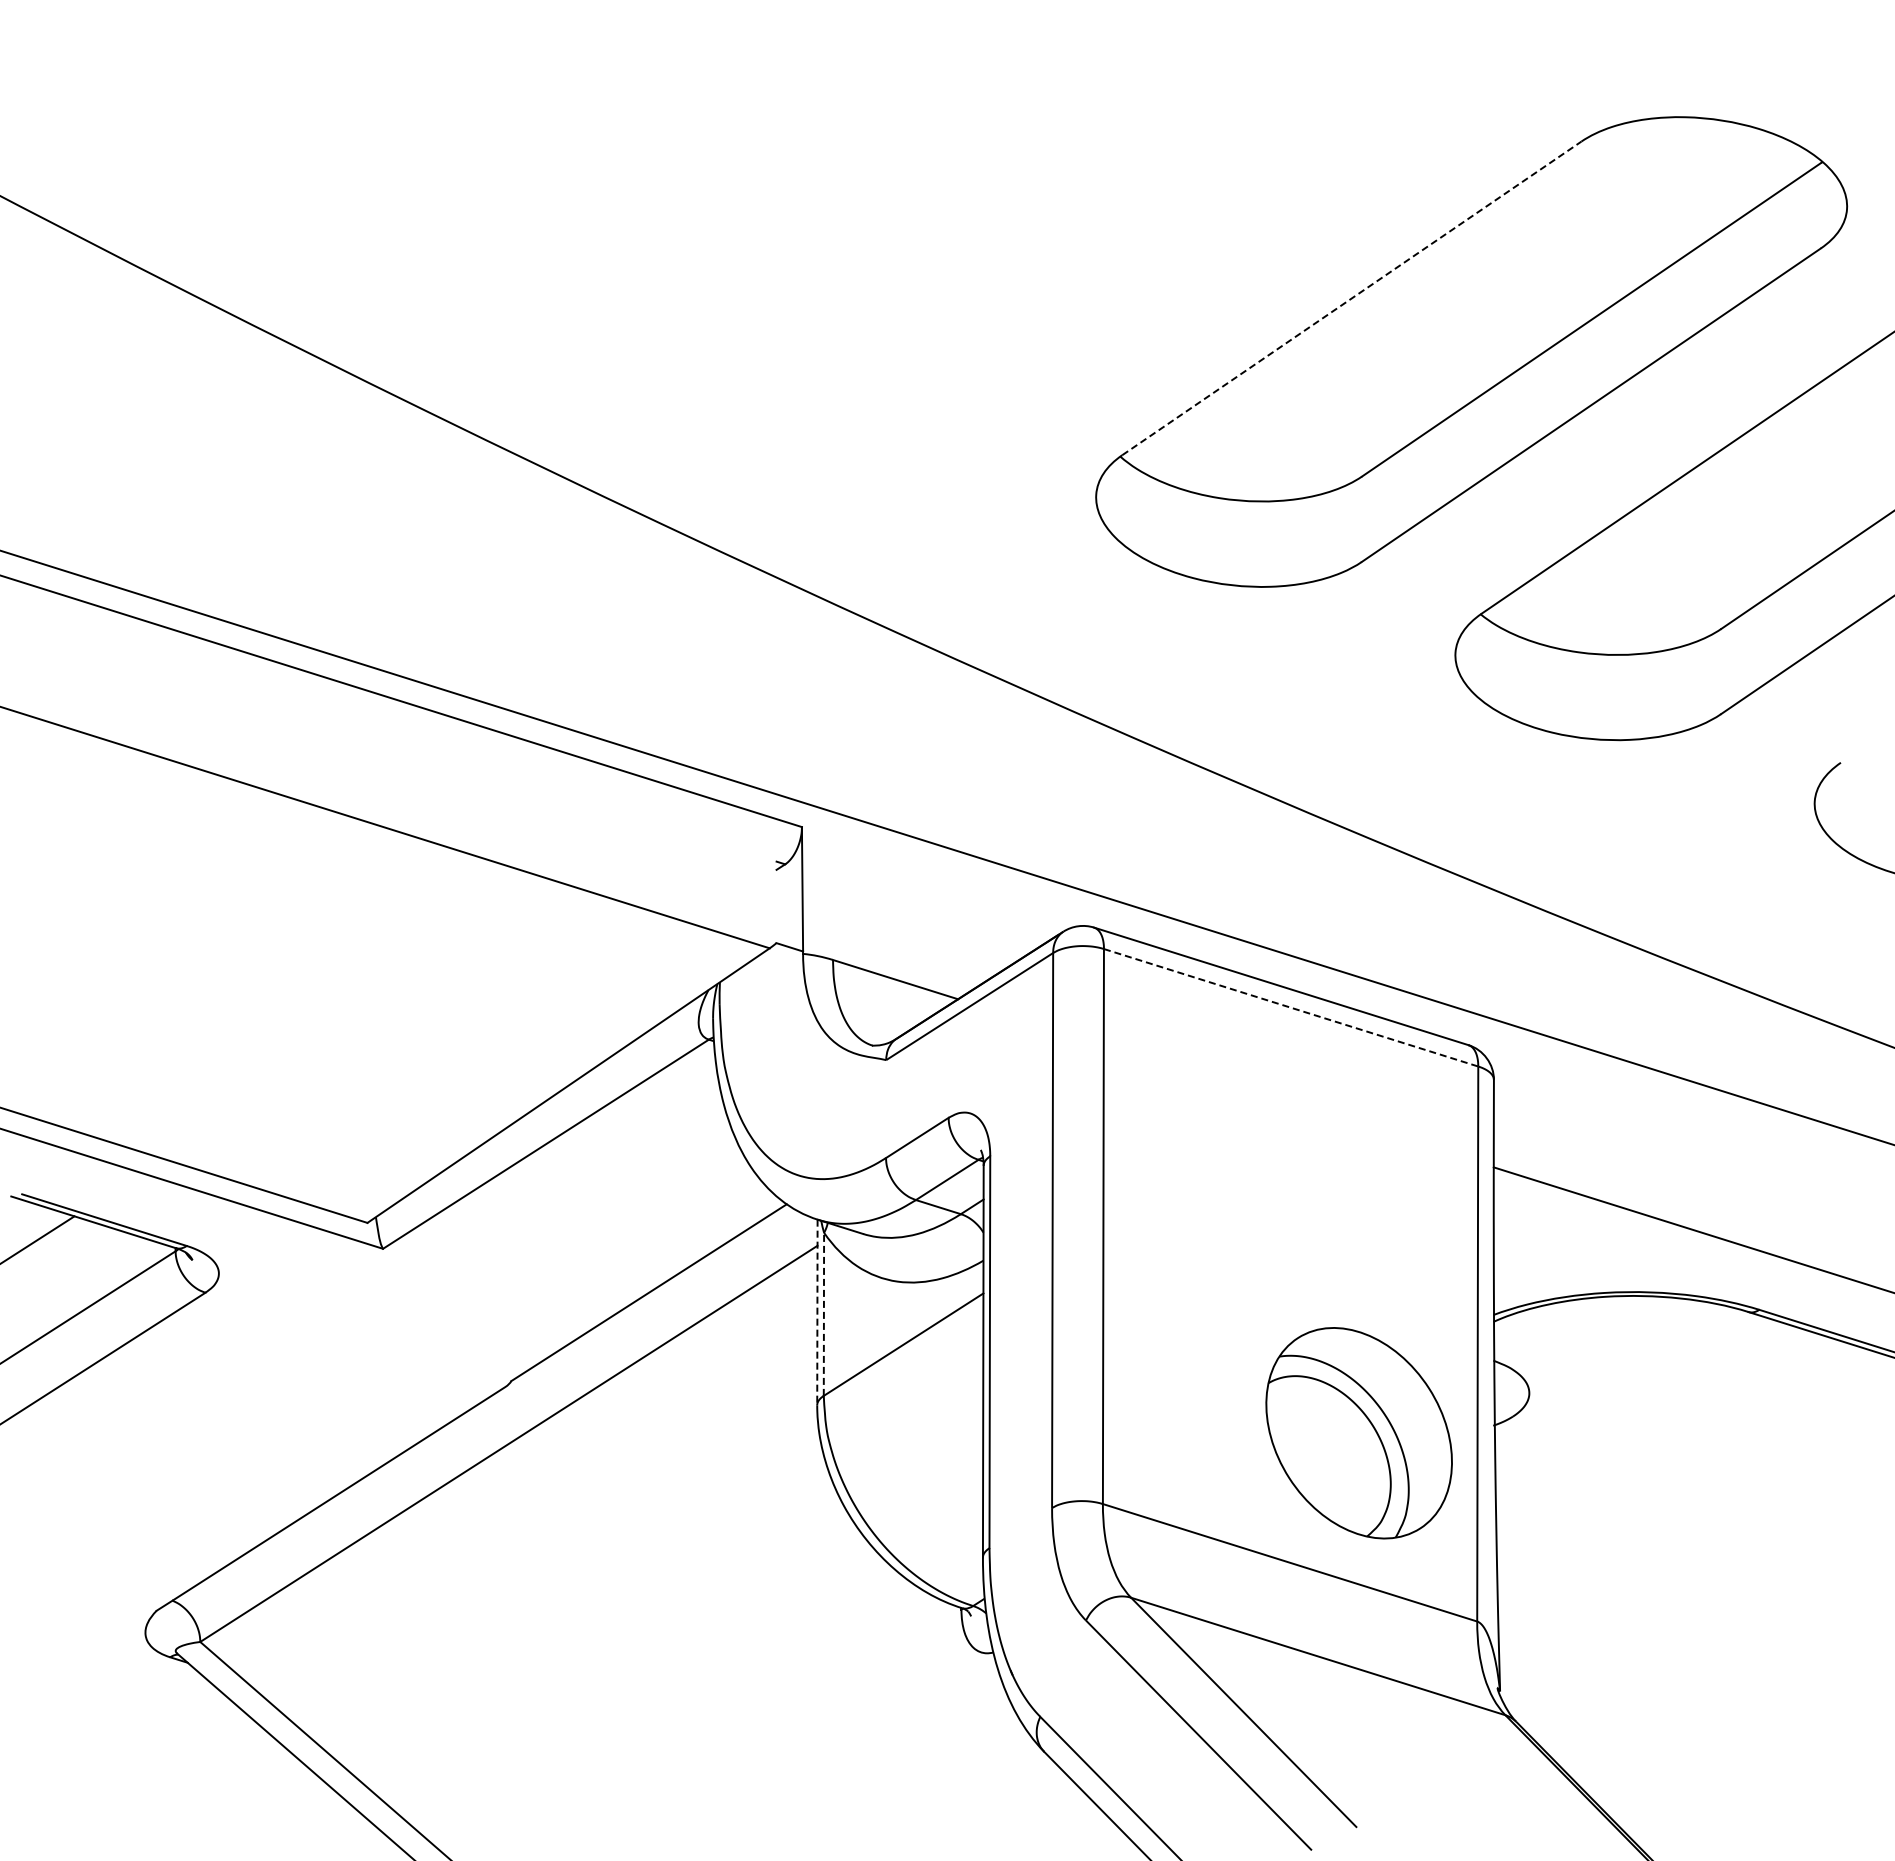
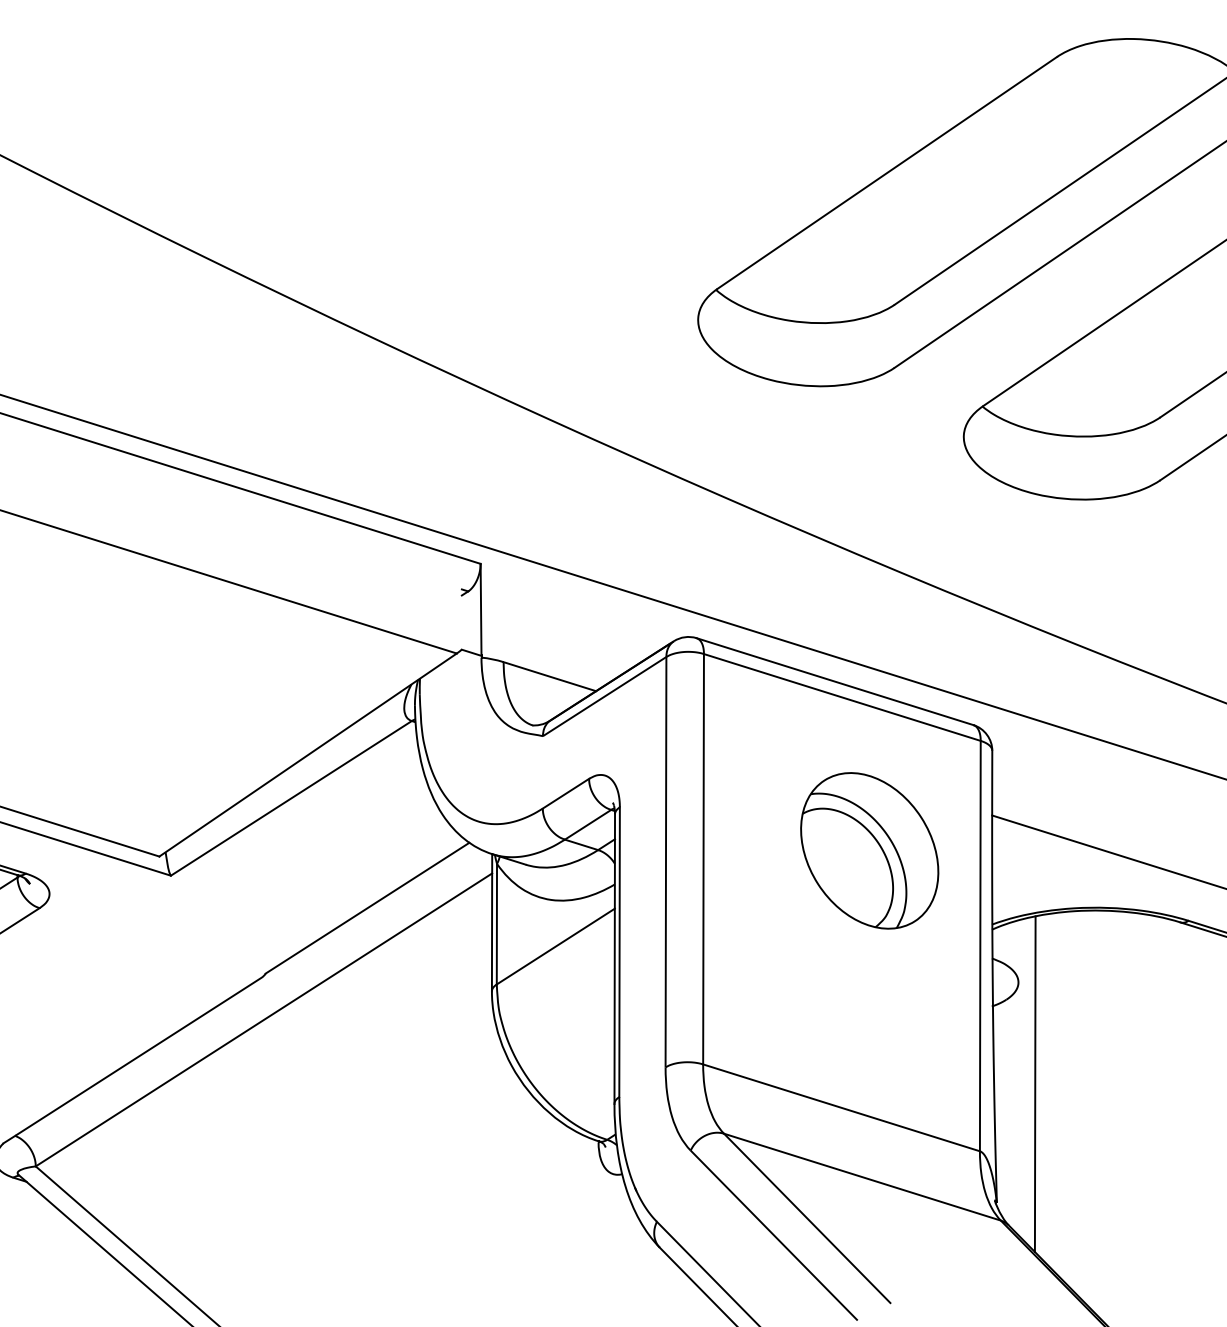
line: (1351, 298) -> (886, 173), dashed -> solid
line: (1291, 1007) -> (842, 697), dashed -> solid
line: (817, 1312) -> (492, 922), dashed -> solid
line: (823, 1314) -> (496, 924), dashed -> solid
part: (1358, 1433) -> (869, 851), moved
line: (1551, 1530) -> (1034, 1083), added

